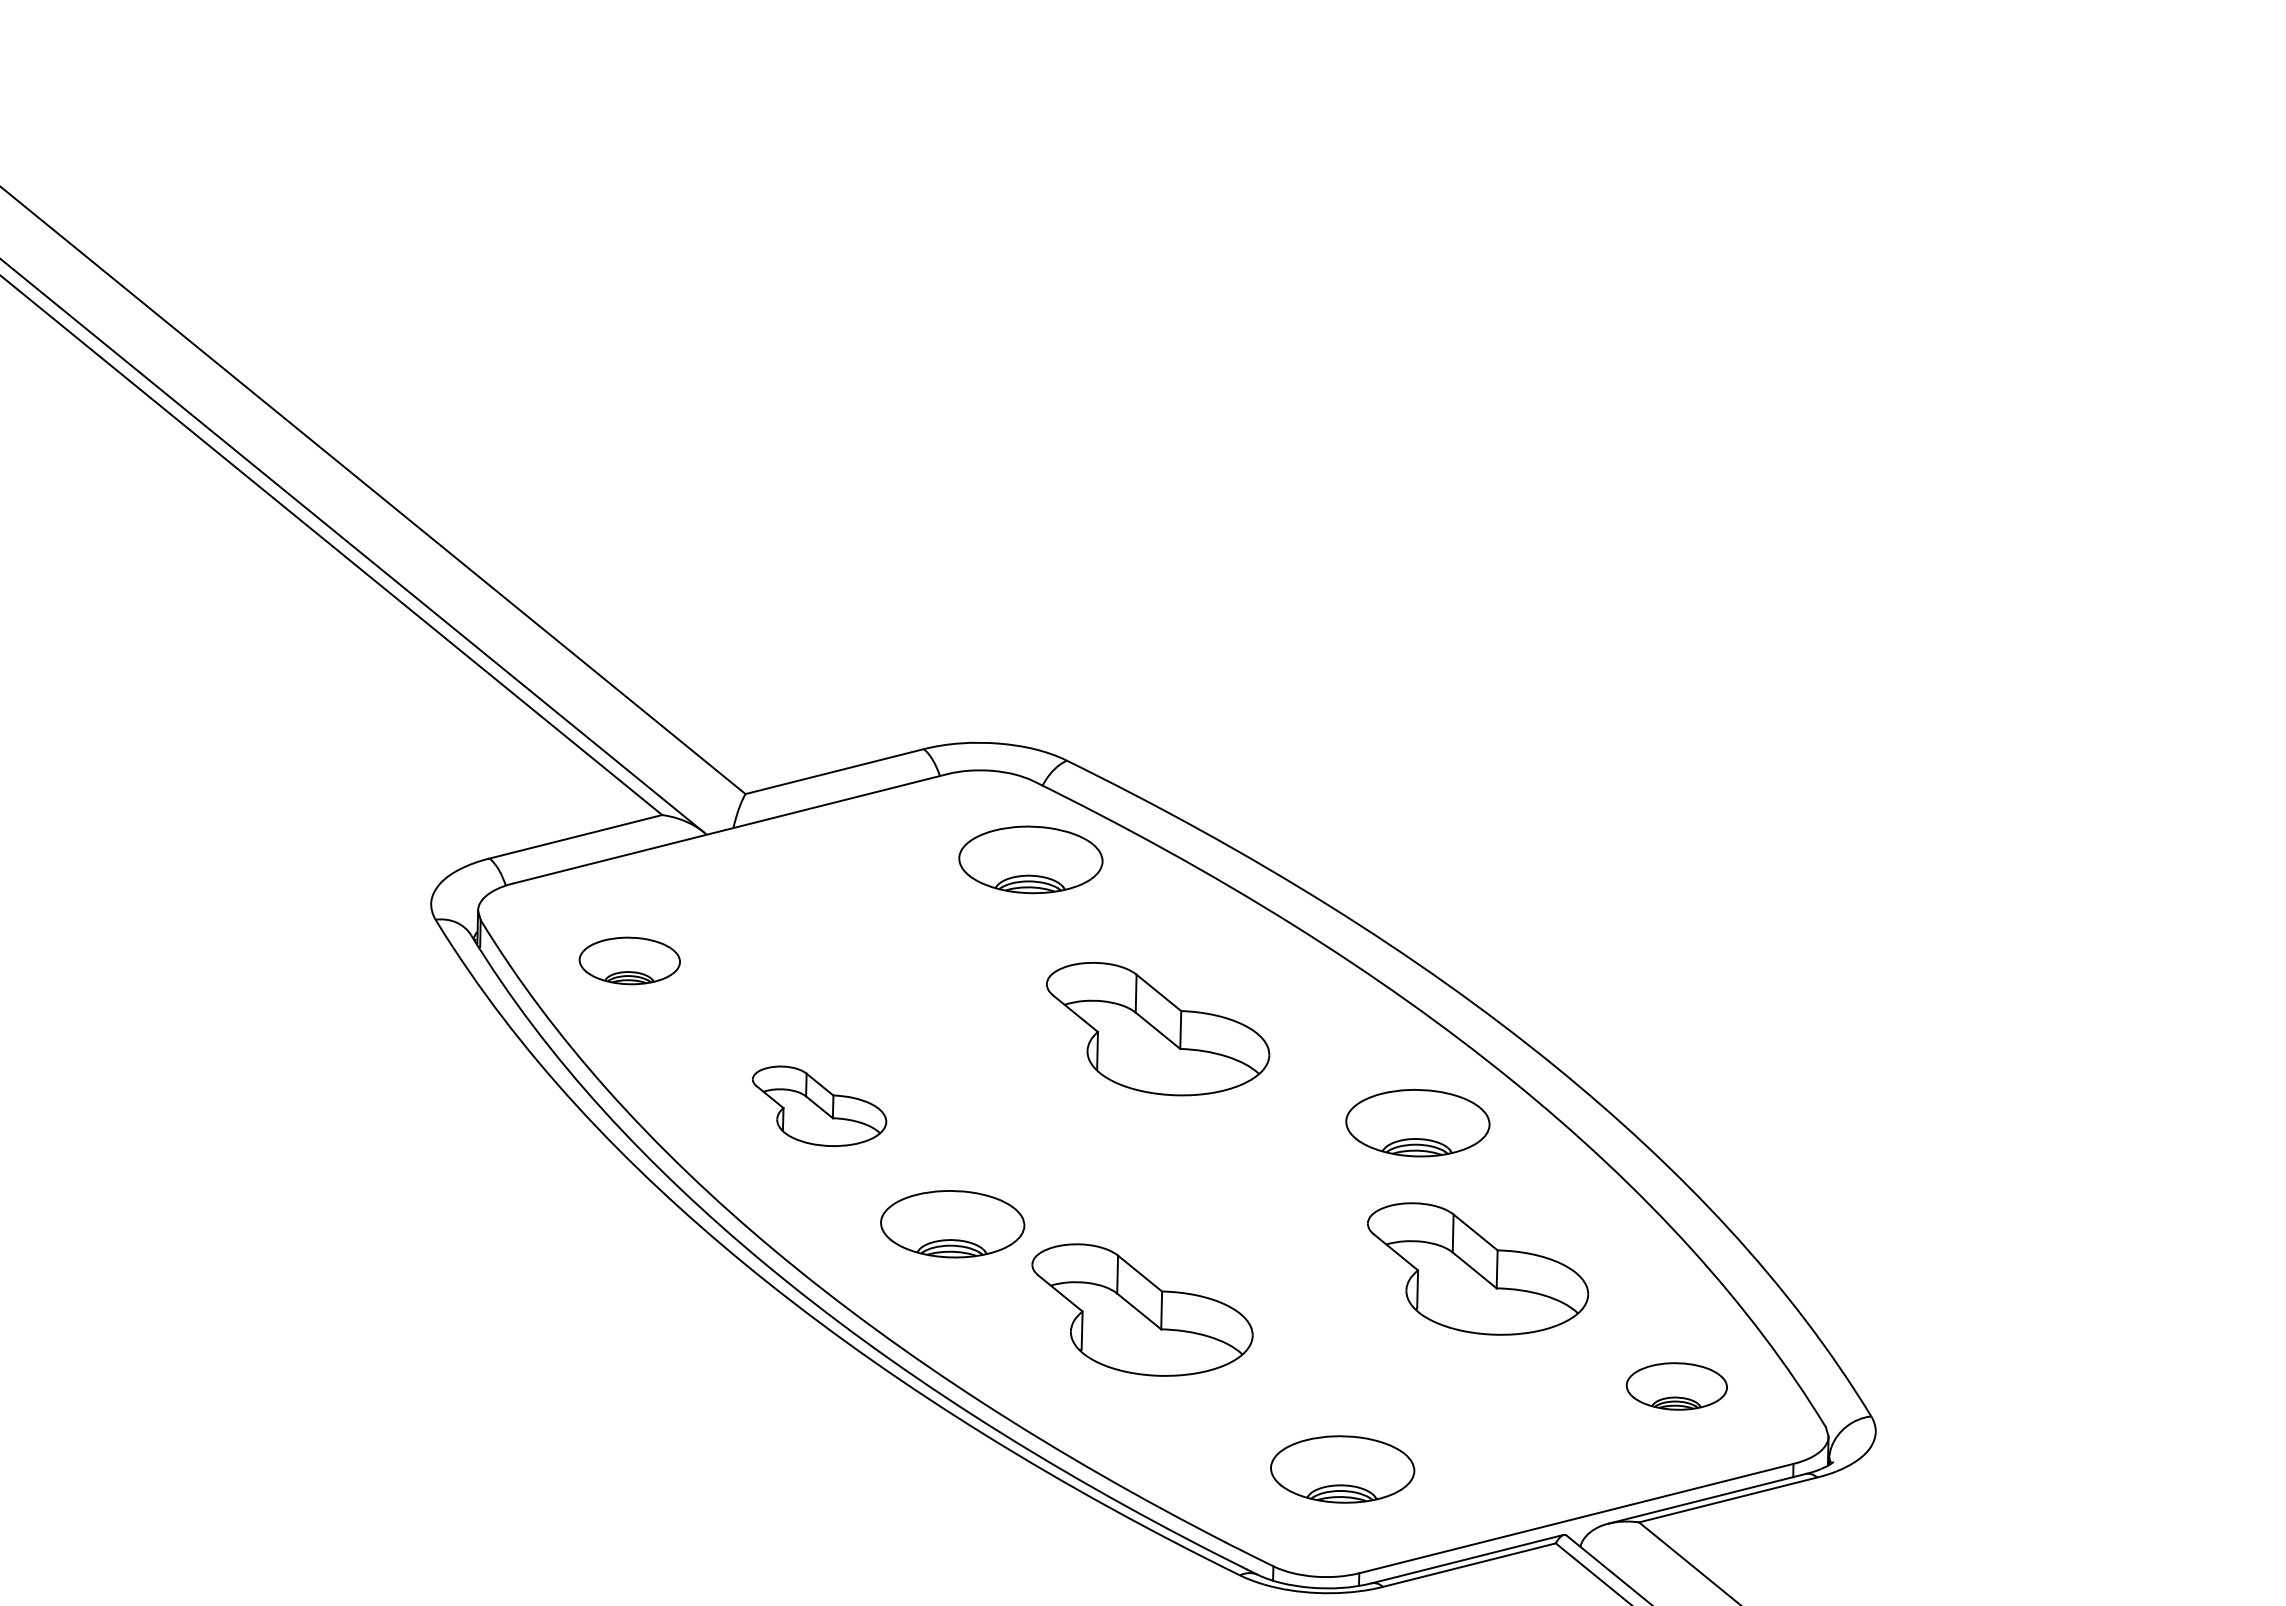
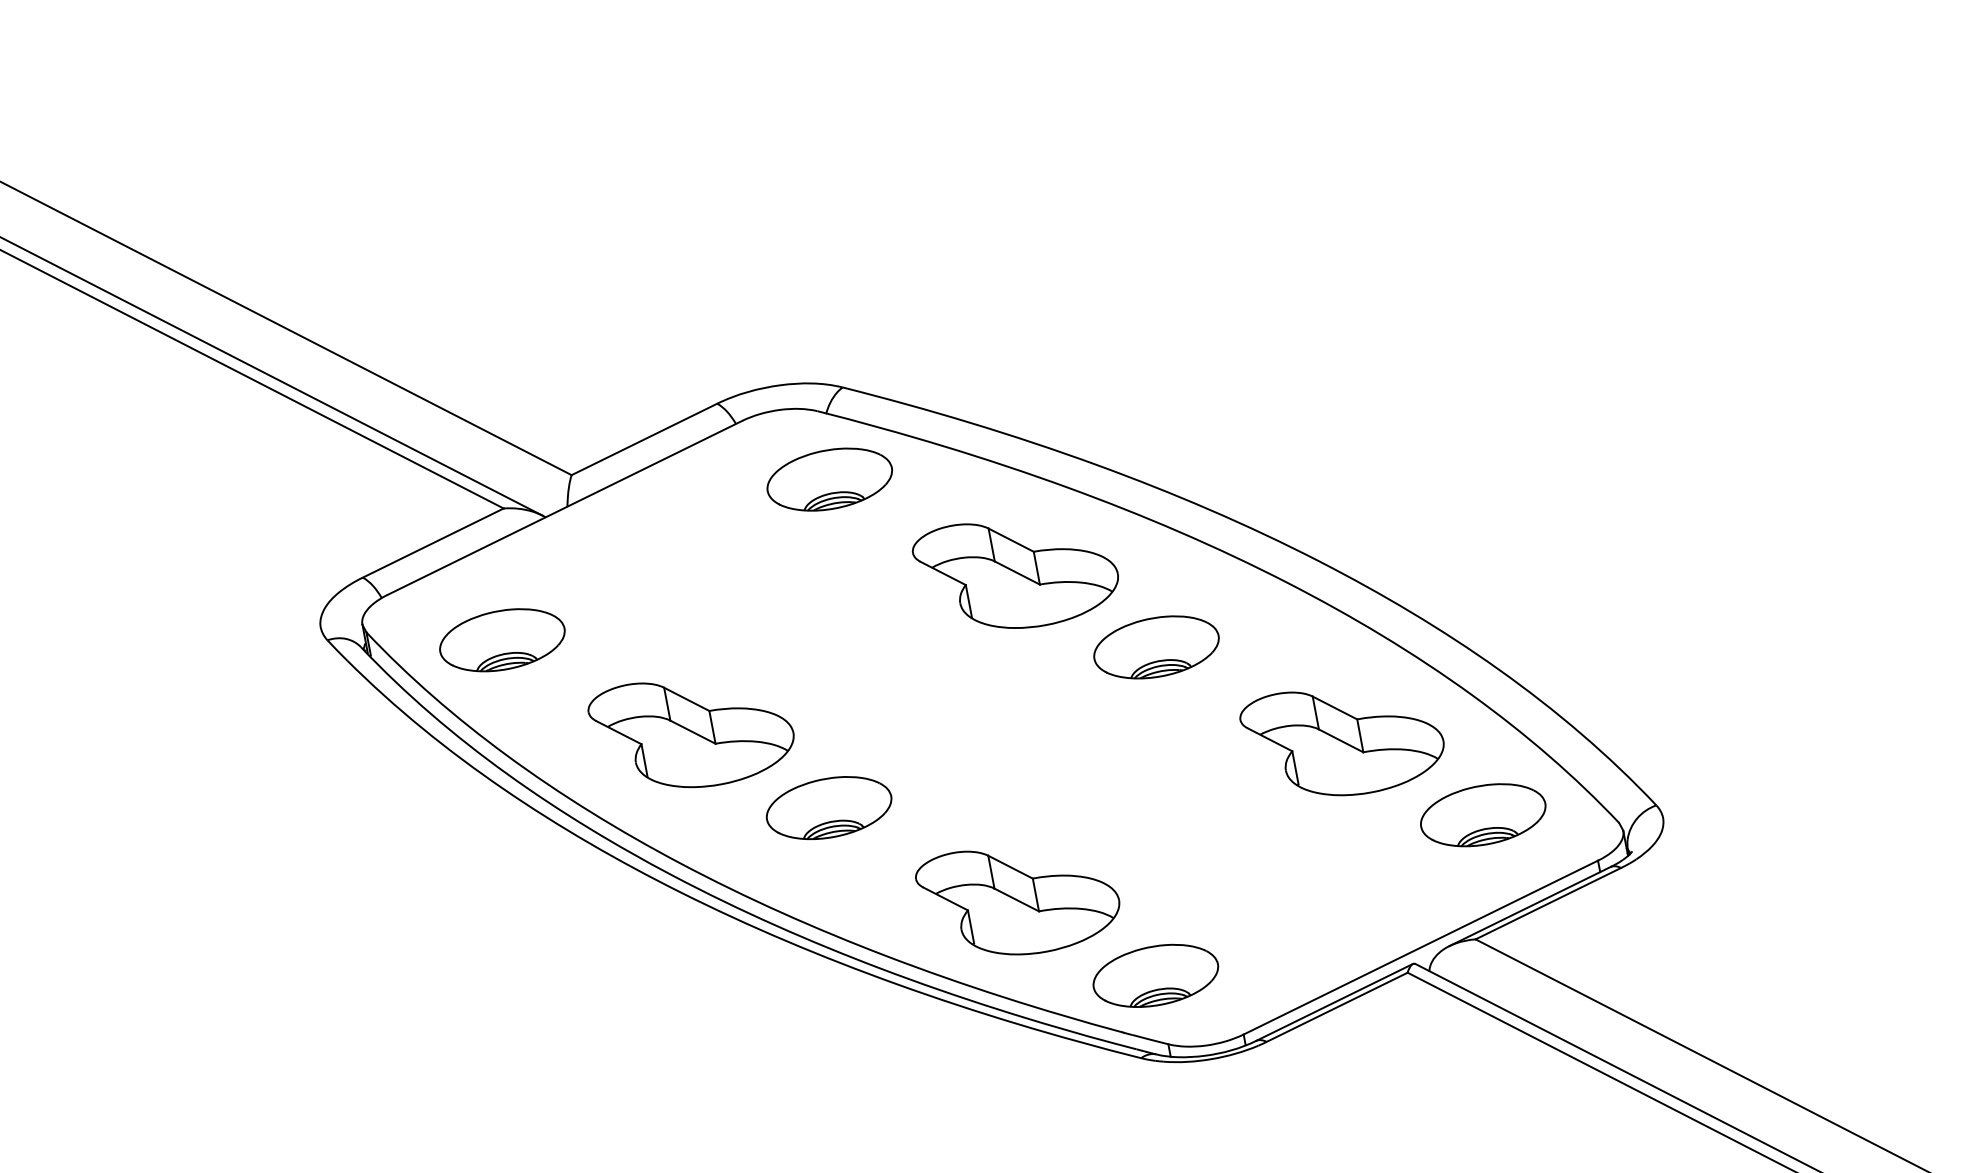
part: (629, 960) -> (502, 639), size x1.43
part: (1158, 1029) -> (1017, 571), moved
part: (819, 1106) -> (692, 730), size x1.67
part: (1417, 1123) -> (1156, 647), moved
part: (1478, 1268) -> (1344, 738), moved
part: (1142, 1309) -> (1019, 897), moved
part: (1676, 1386) -> (1482, 815), size x1.43
part: (1342, 1469) -> (1155, 975), moved

